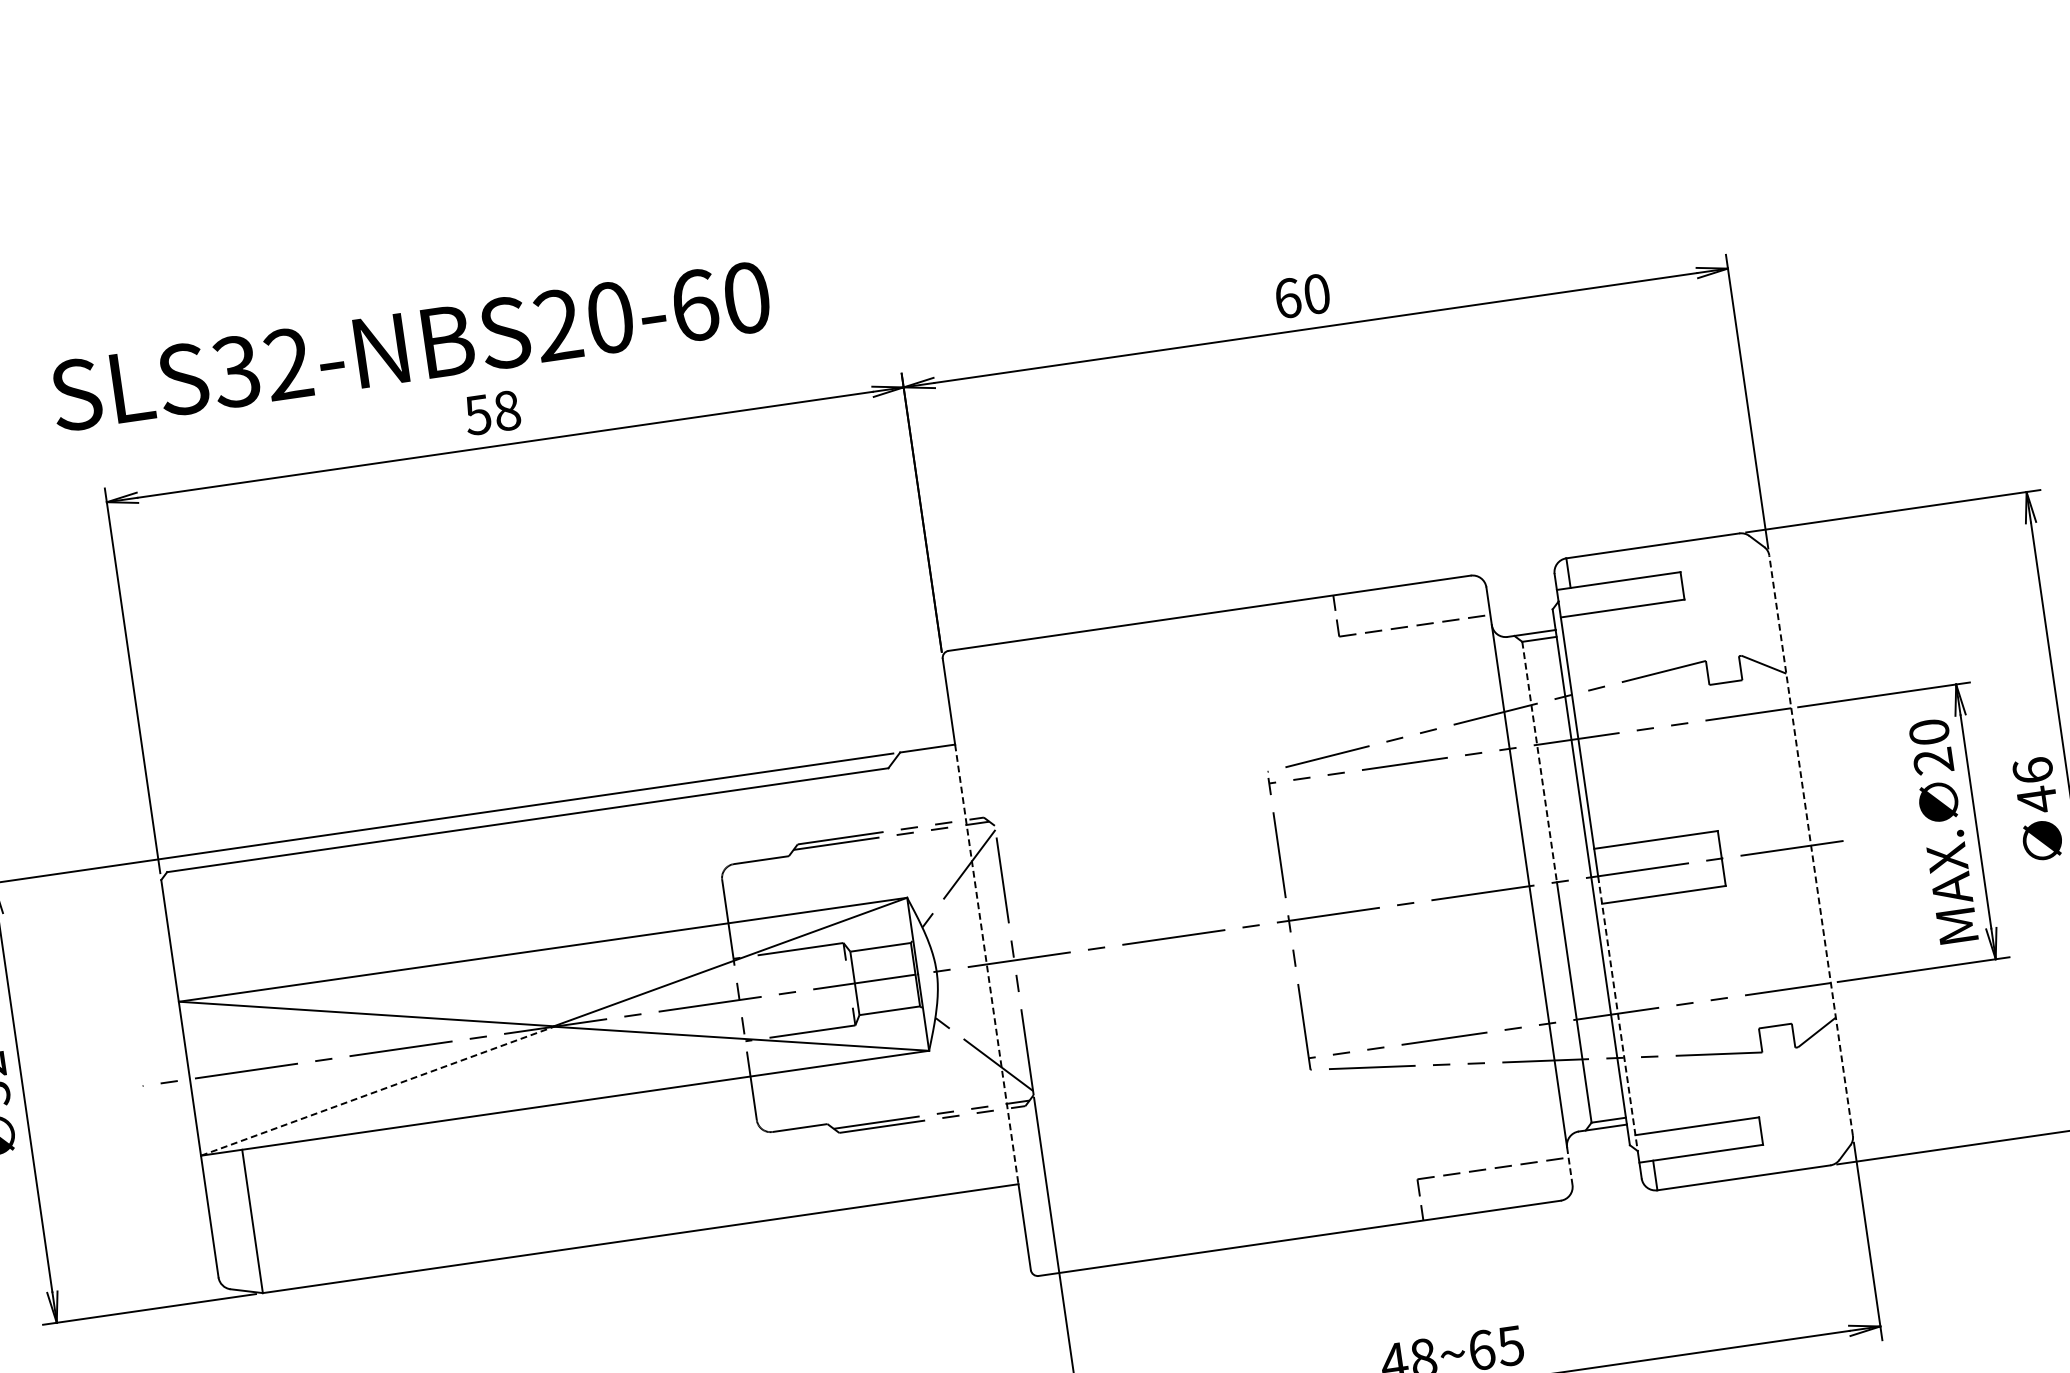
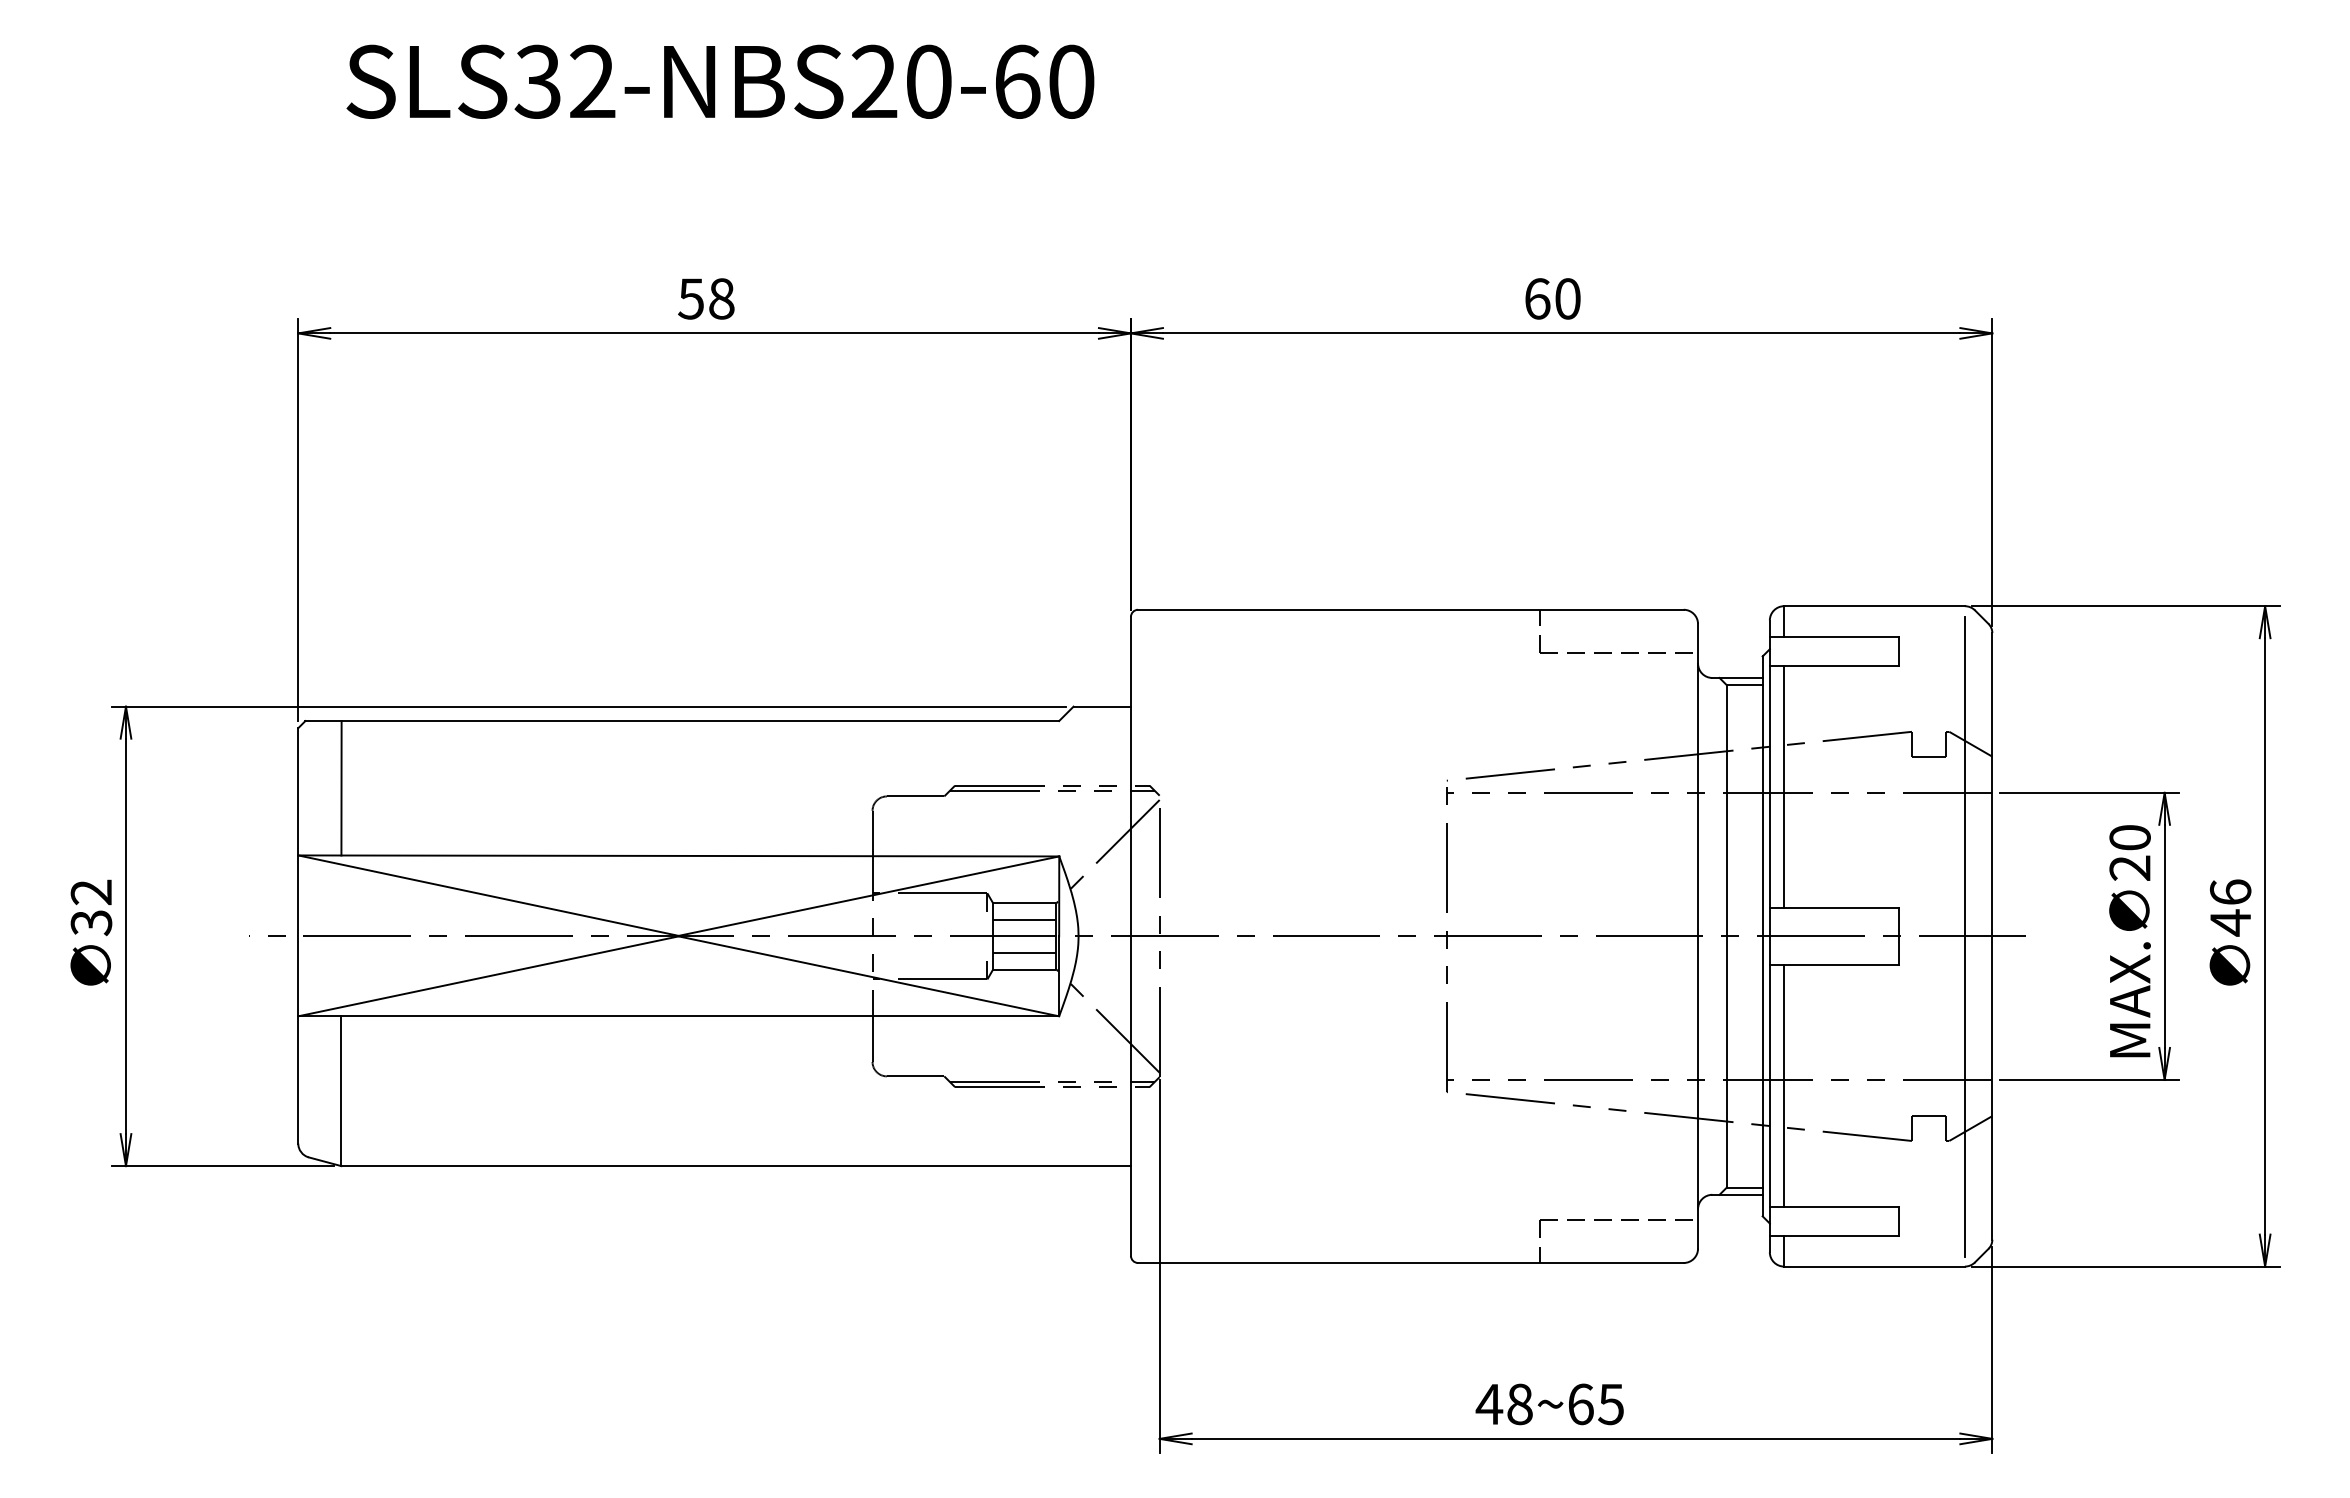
text: (410, 346) -> (720, 81), moved
line: (1591, 730) -> (1784, 786), added
line: (1539, 761) -> (1726, 810), dashed -> solid
line: (1811, 844) -> (1992, 935), dashed -> solid
line: (1784, 850) -> (1964, 937), added
line: (210, 931) -> (341, 788), added
line: (882, 962) -> (1024, 919), added
line: (986, 964) -> (1130, 936), dashed -> solid
line: (887, 994) -> (1024, 952), added
line: (1617, 1013) -> (1769, 1079), dashed -> solid
line: (1632, 1016) -> (1784, 1085), added
line: (377, 1091) -> (488, 976), dashed -> solid
line: (1570, 1165) -> (1698, 1228), dashed -> solid

